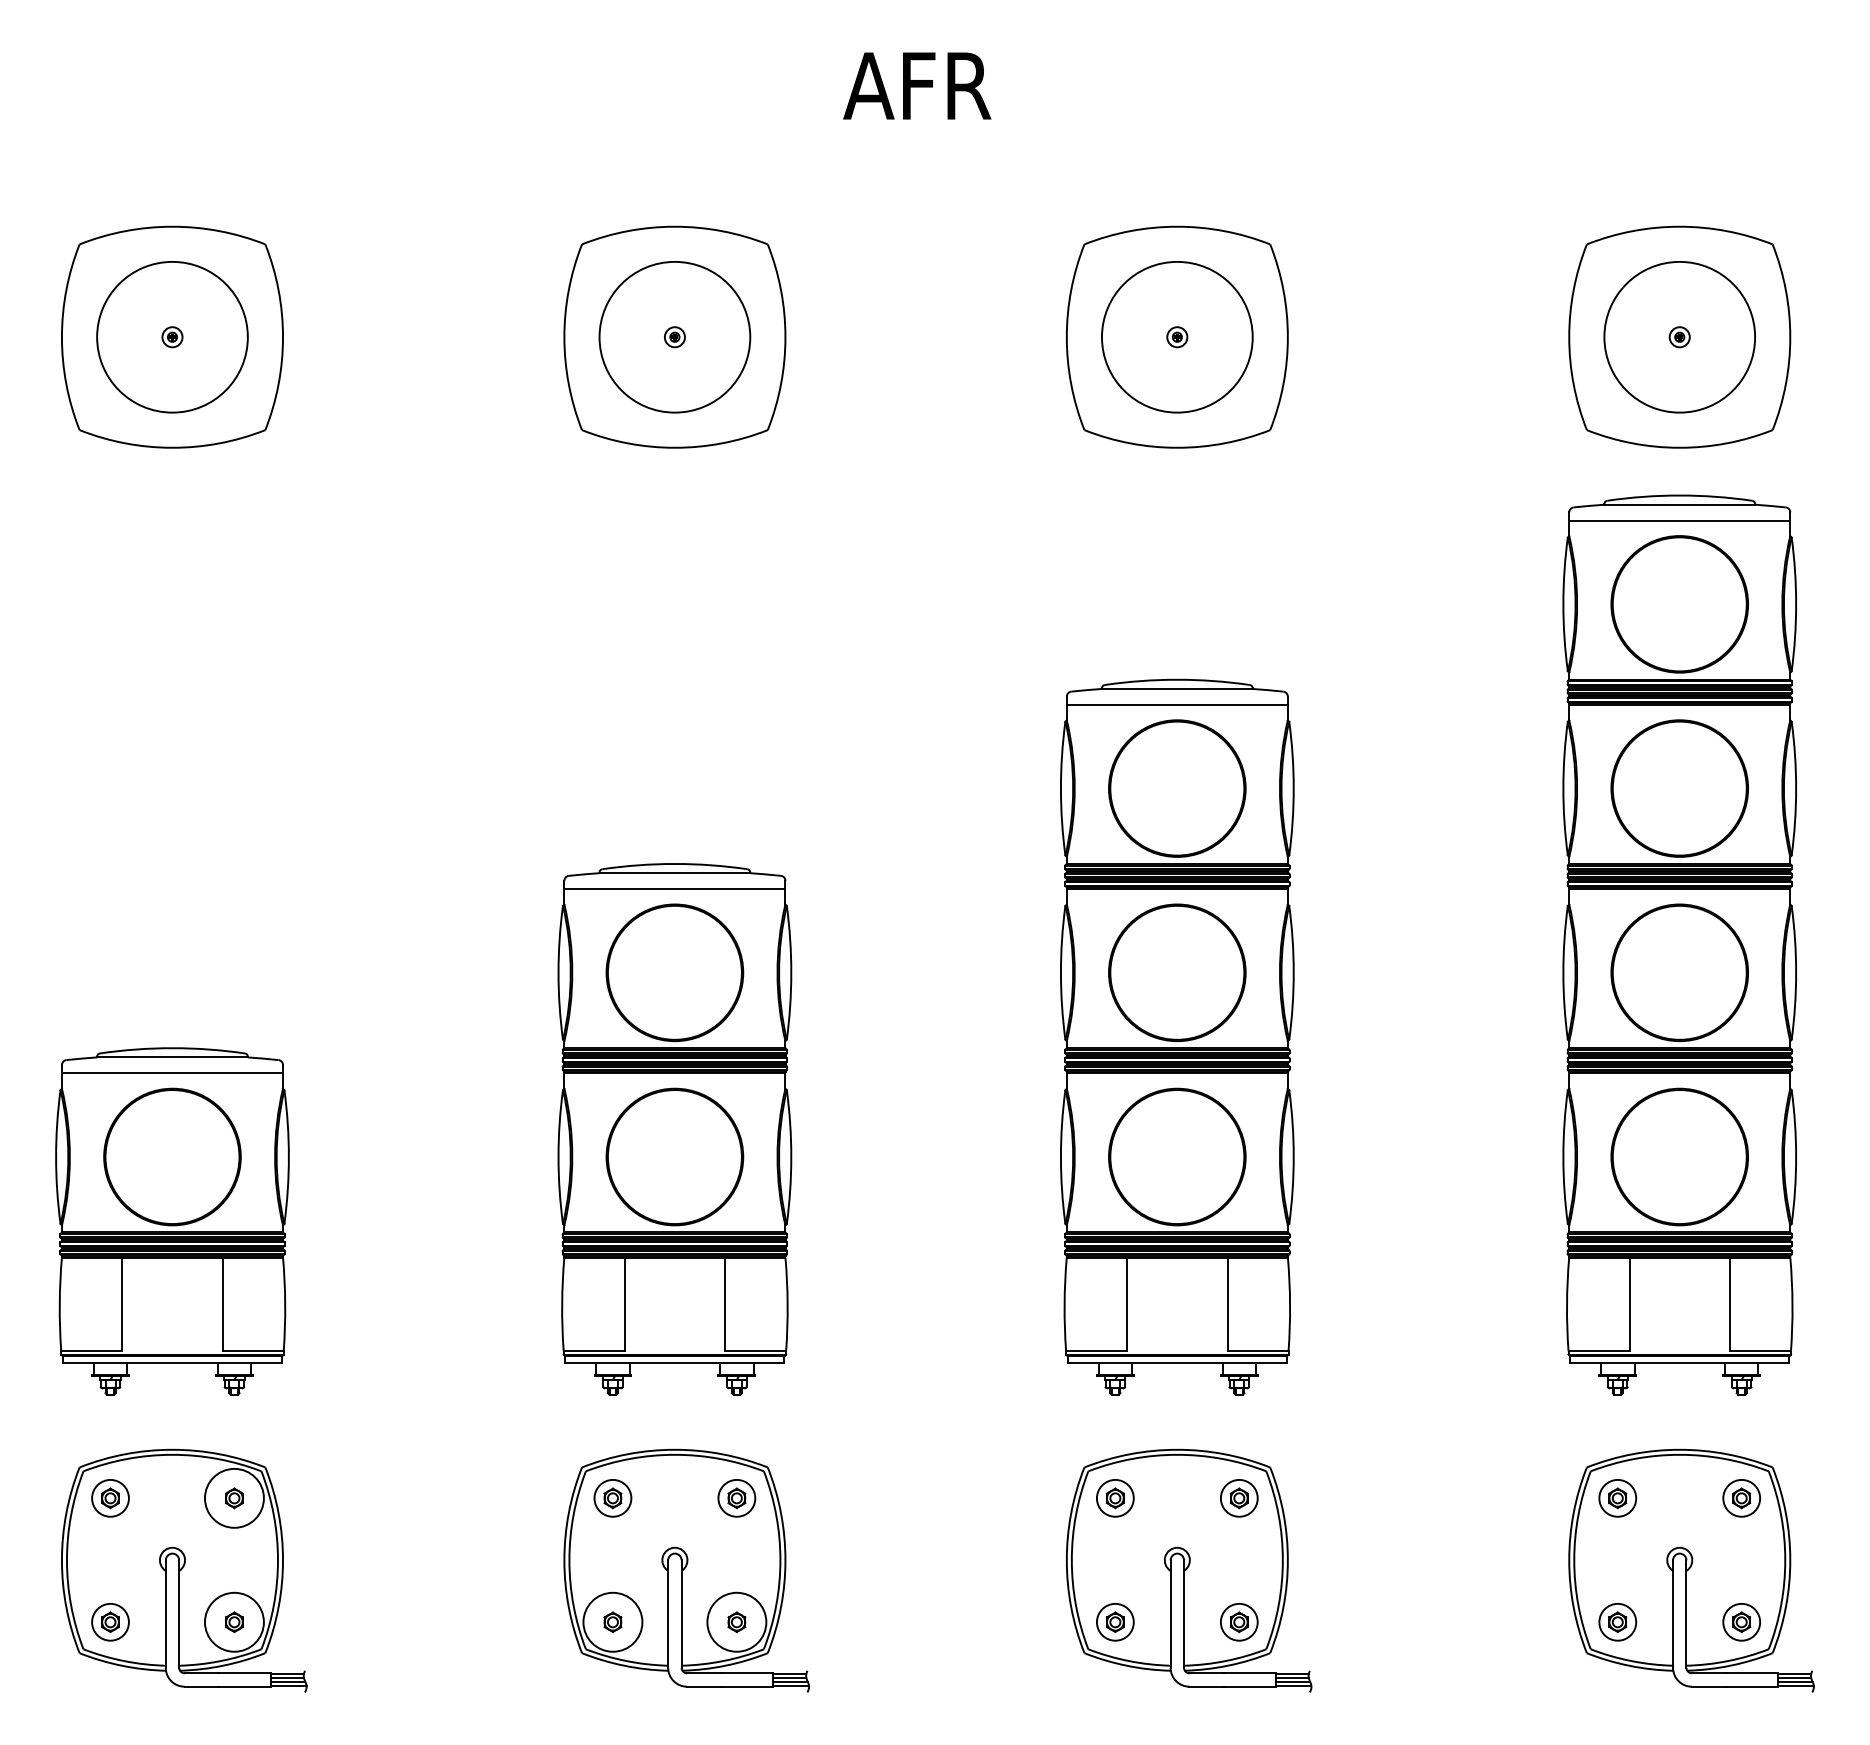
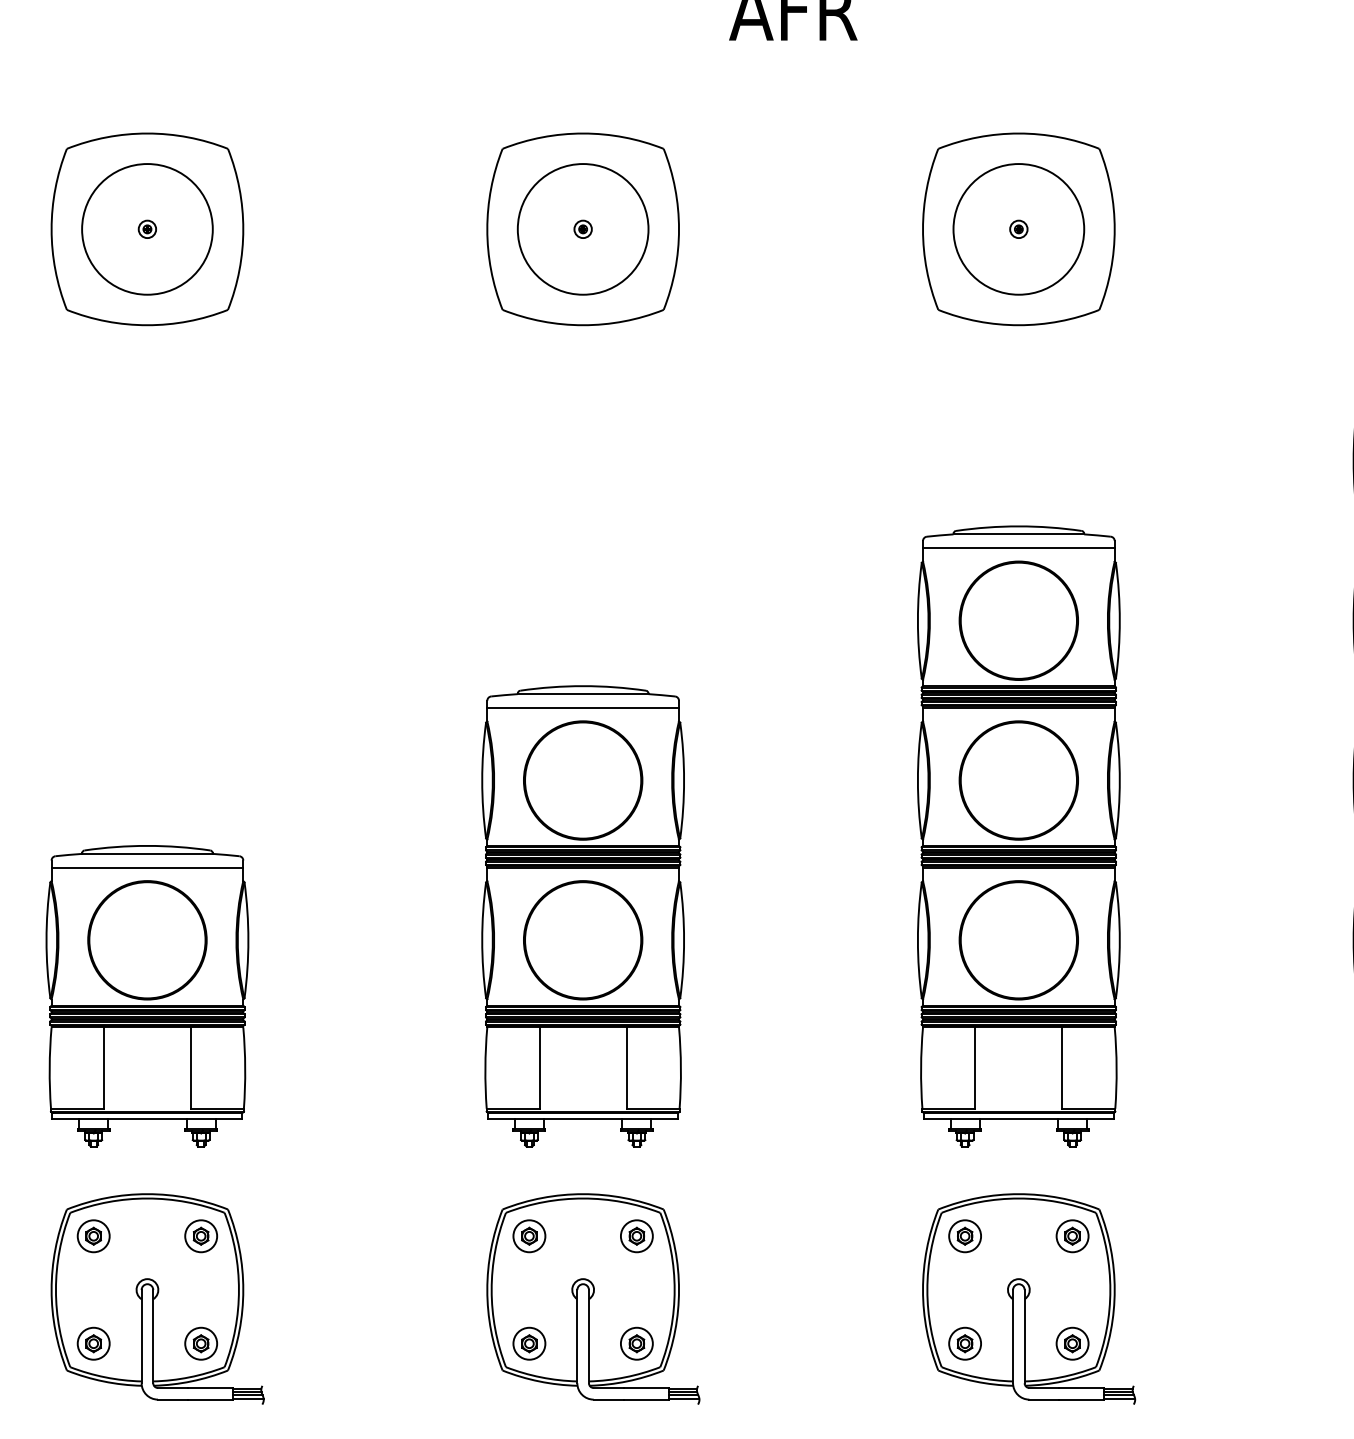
circle: (234, 1497) -> (201, 1235), size x0.62
circle: (234, 1621) -> (201, 1343), size x0.62
circle: (612, 1621) -> (529, 1343), size x0.62
circle: (736, 1621) -> (636, 1343), size x0.62

